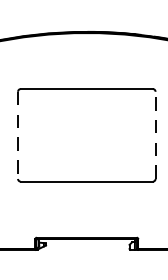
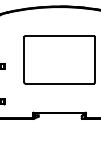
line: (156, 134) -> (95, 59), dashed -> solid
line: (18, 136) -> (24, 60), dashed -> solid

